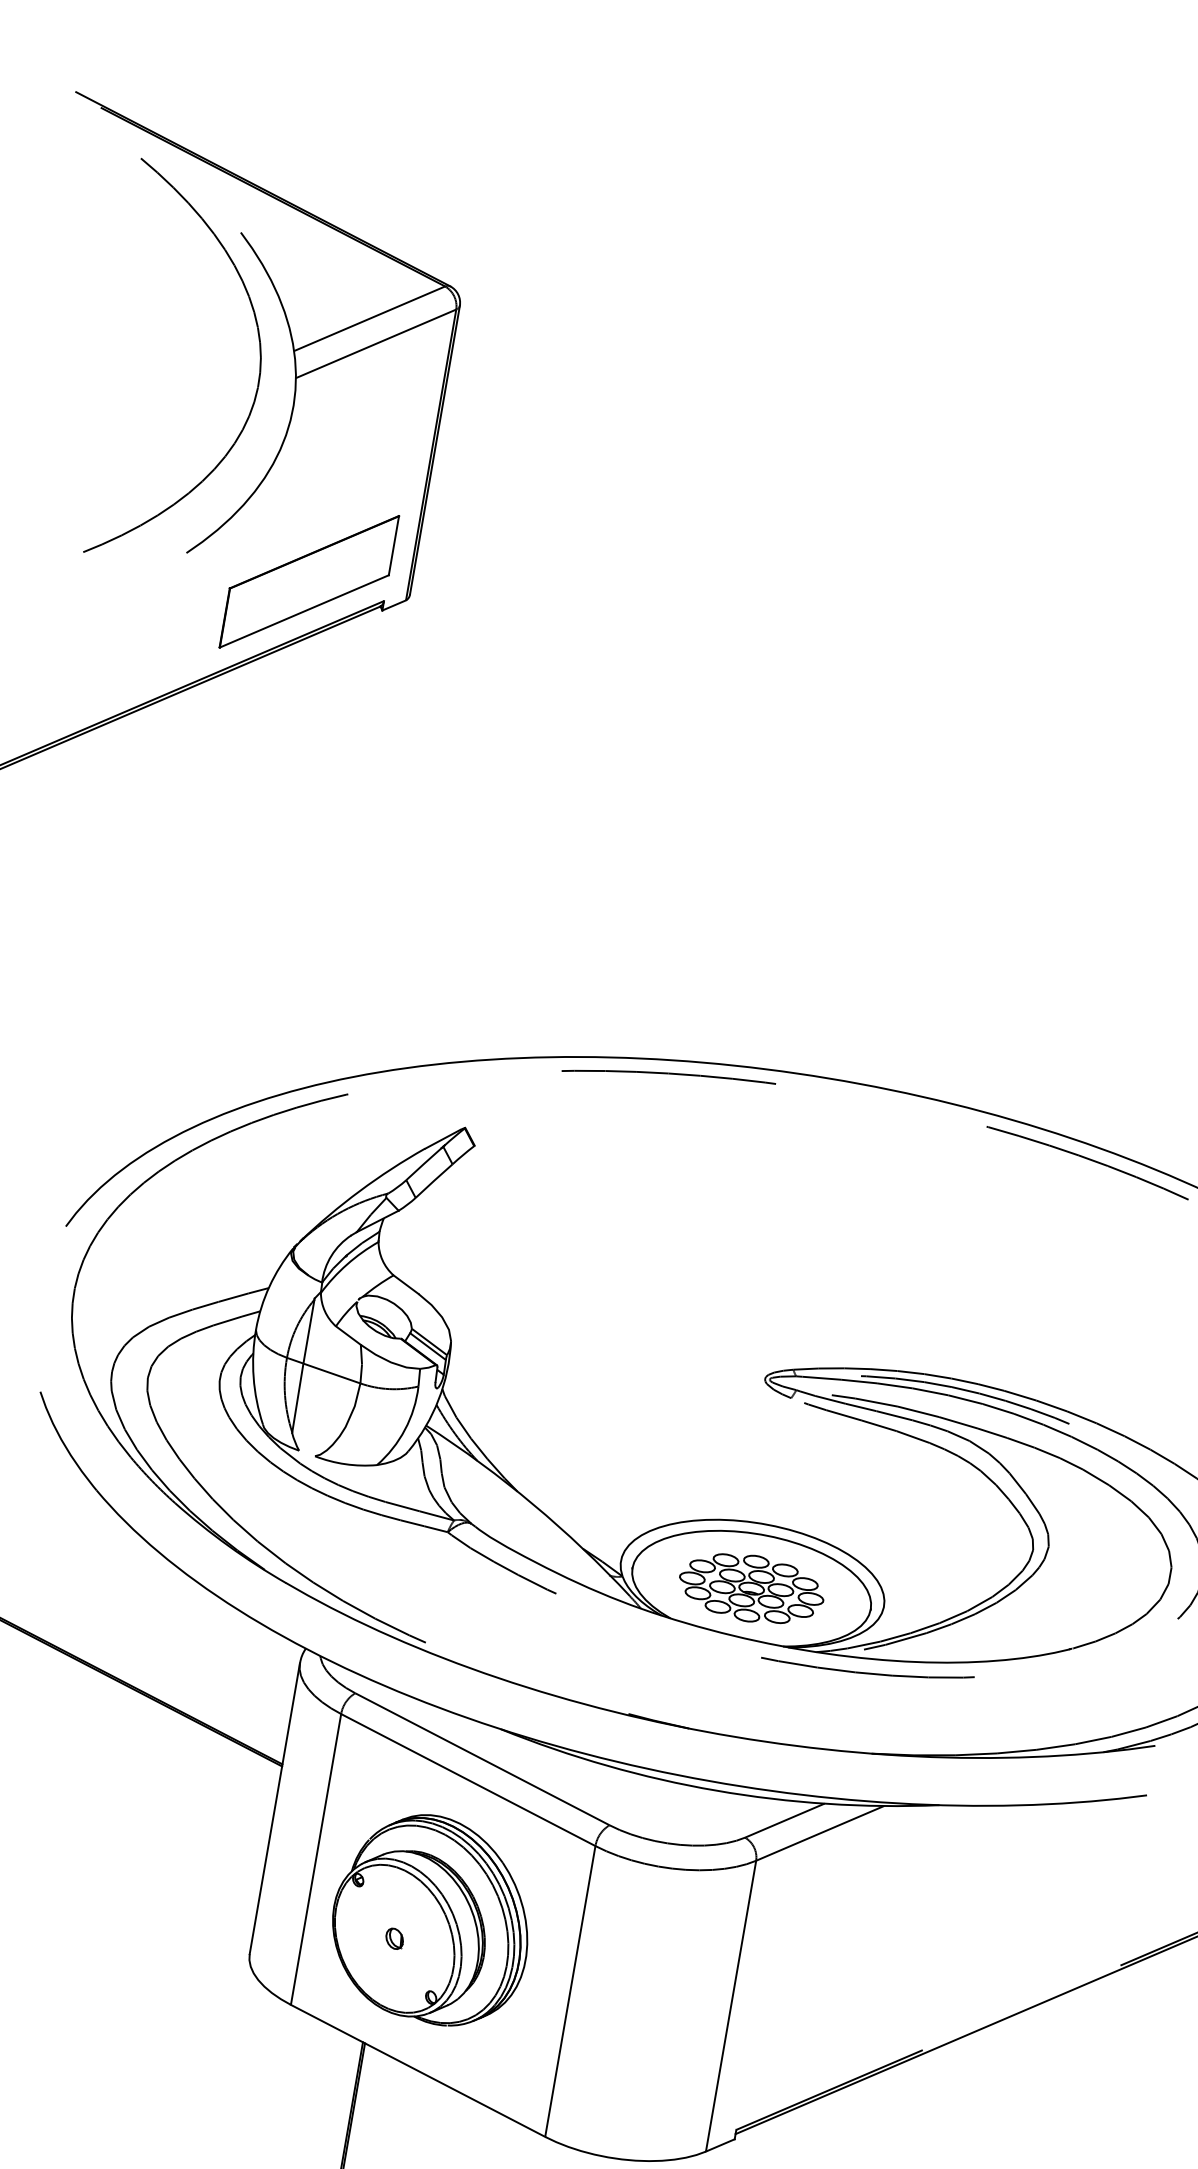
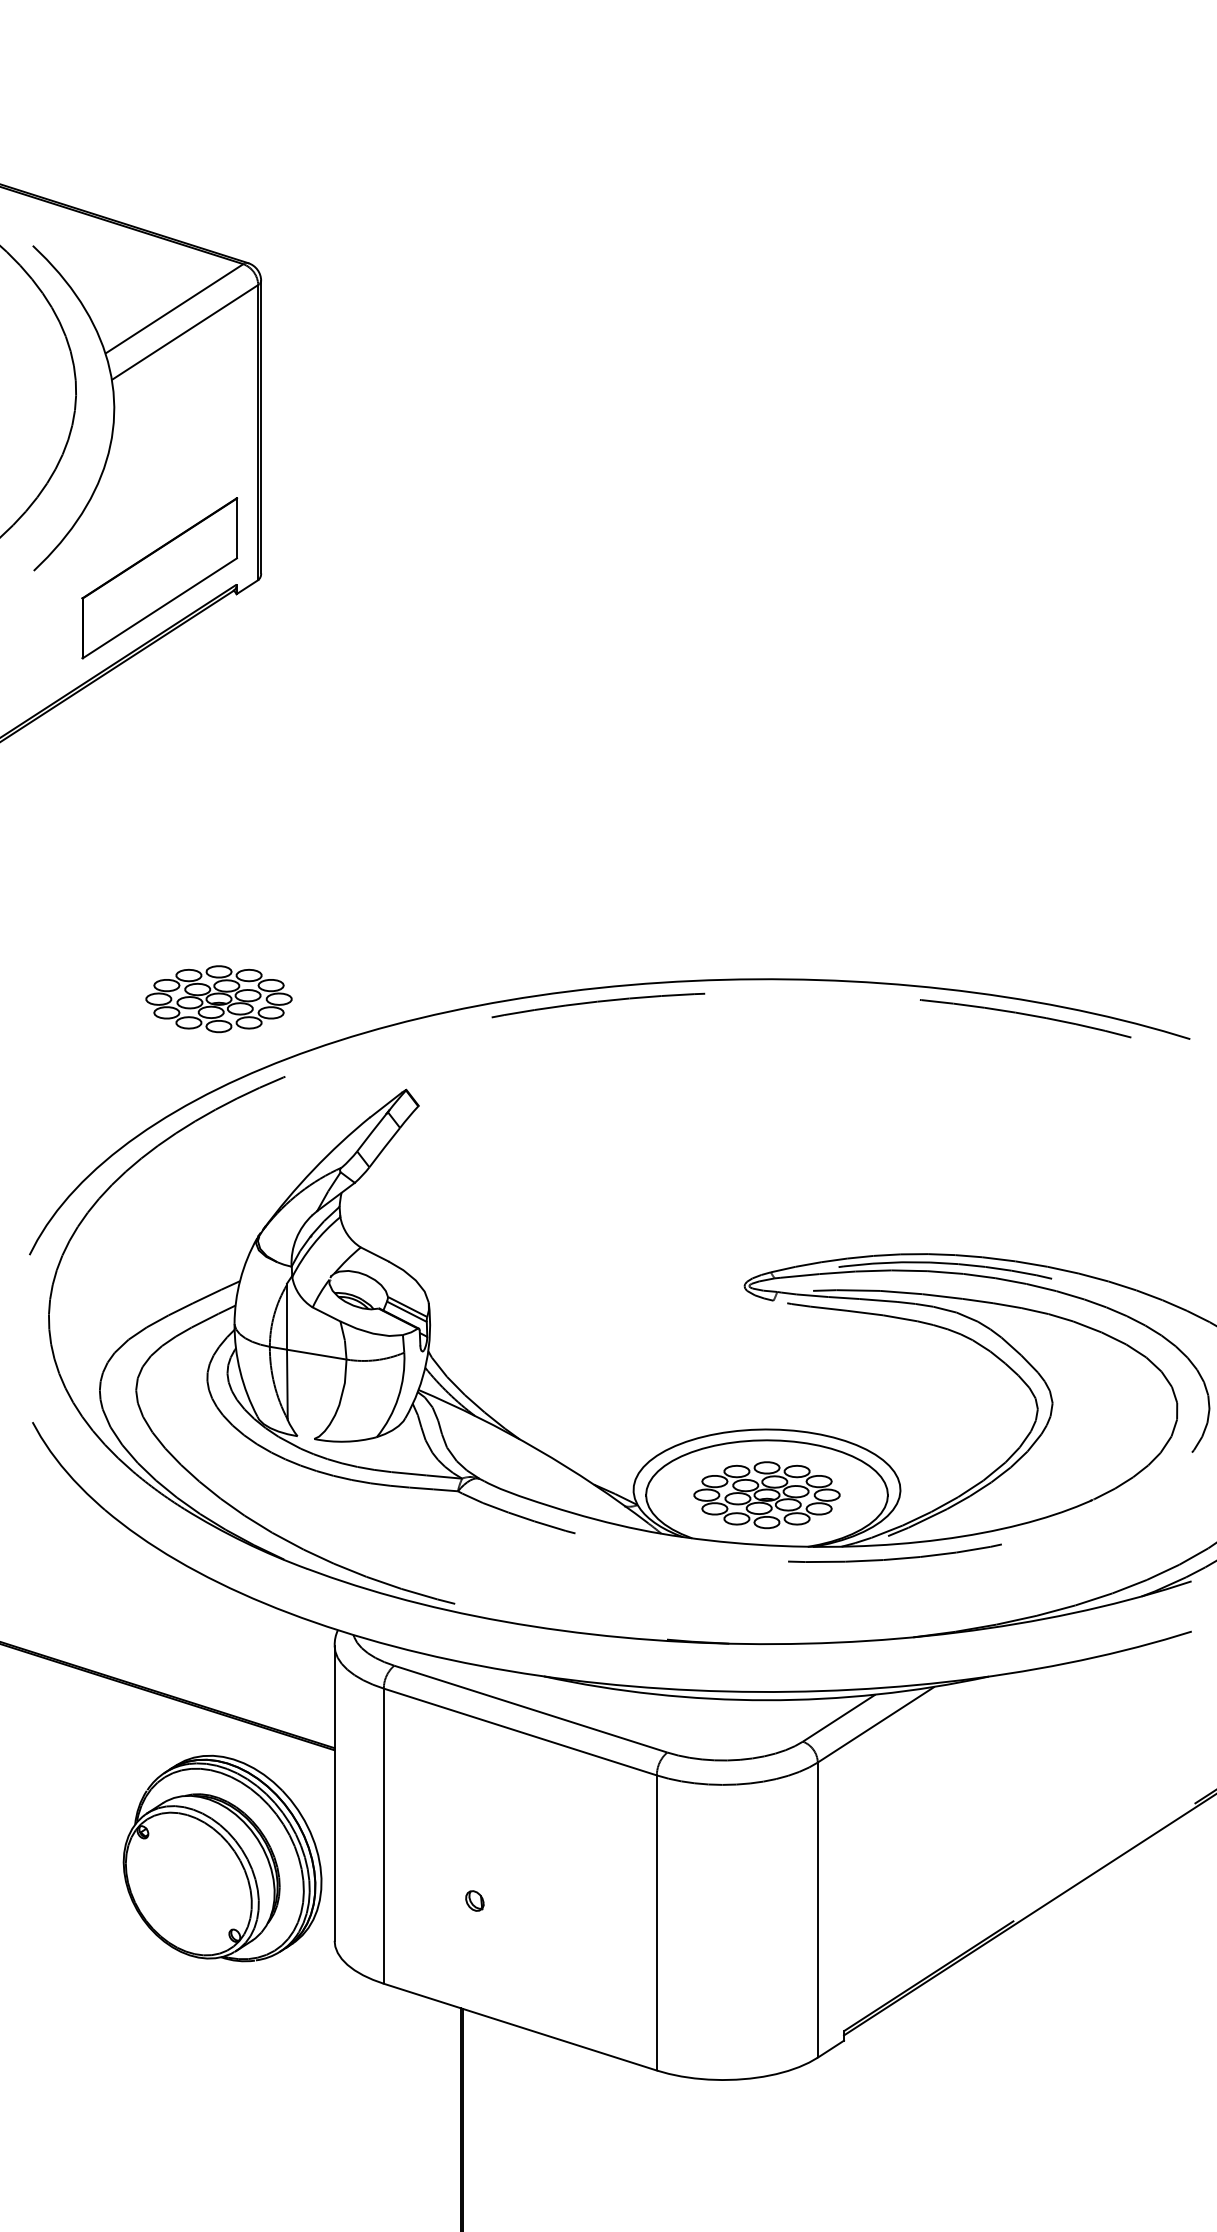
part: (295, 1006) -> (218, 999), added
part: (432, 1919) -> (222, 1858), moved

